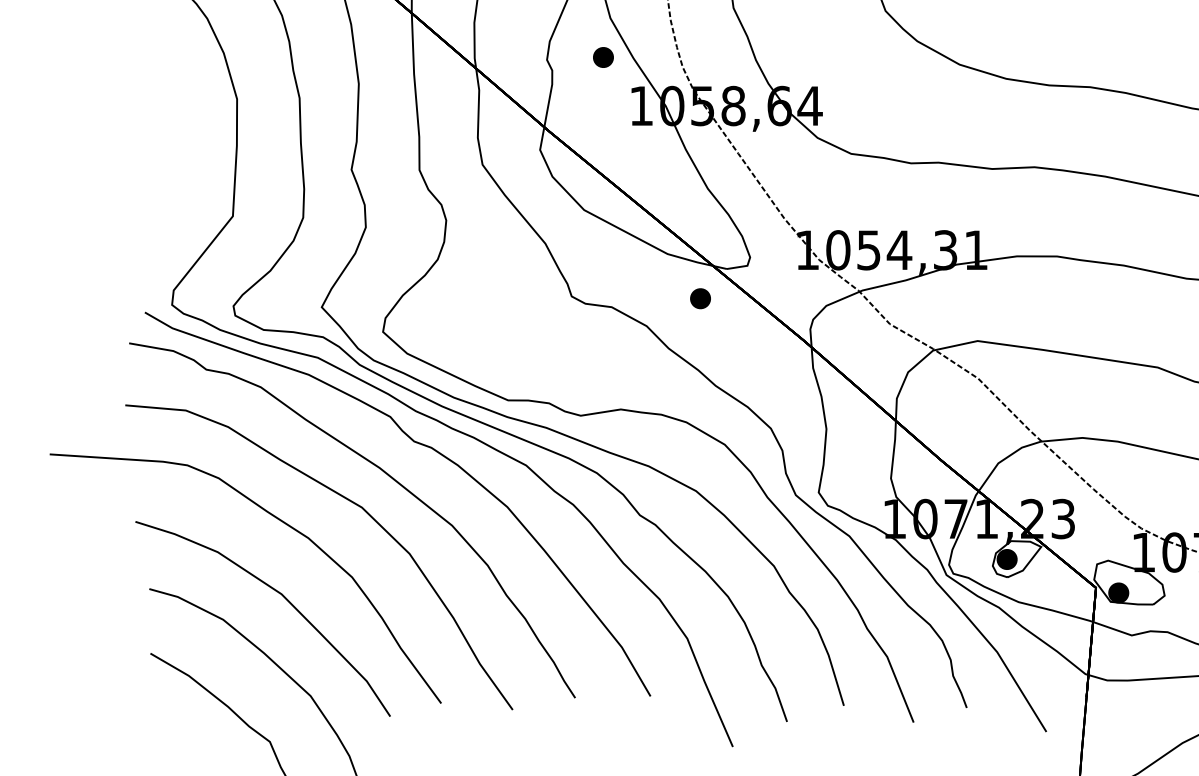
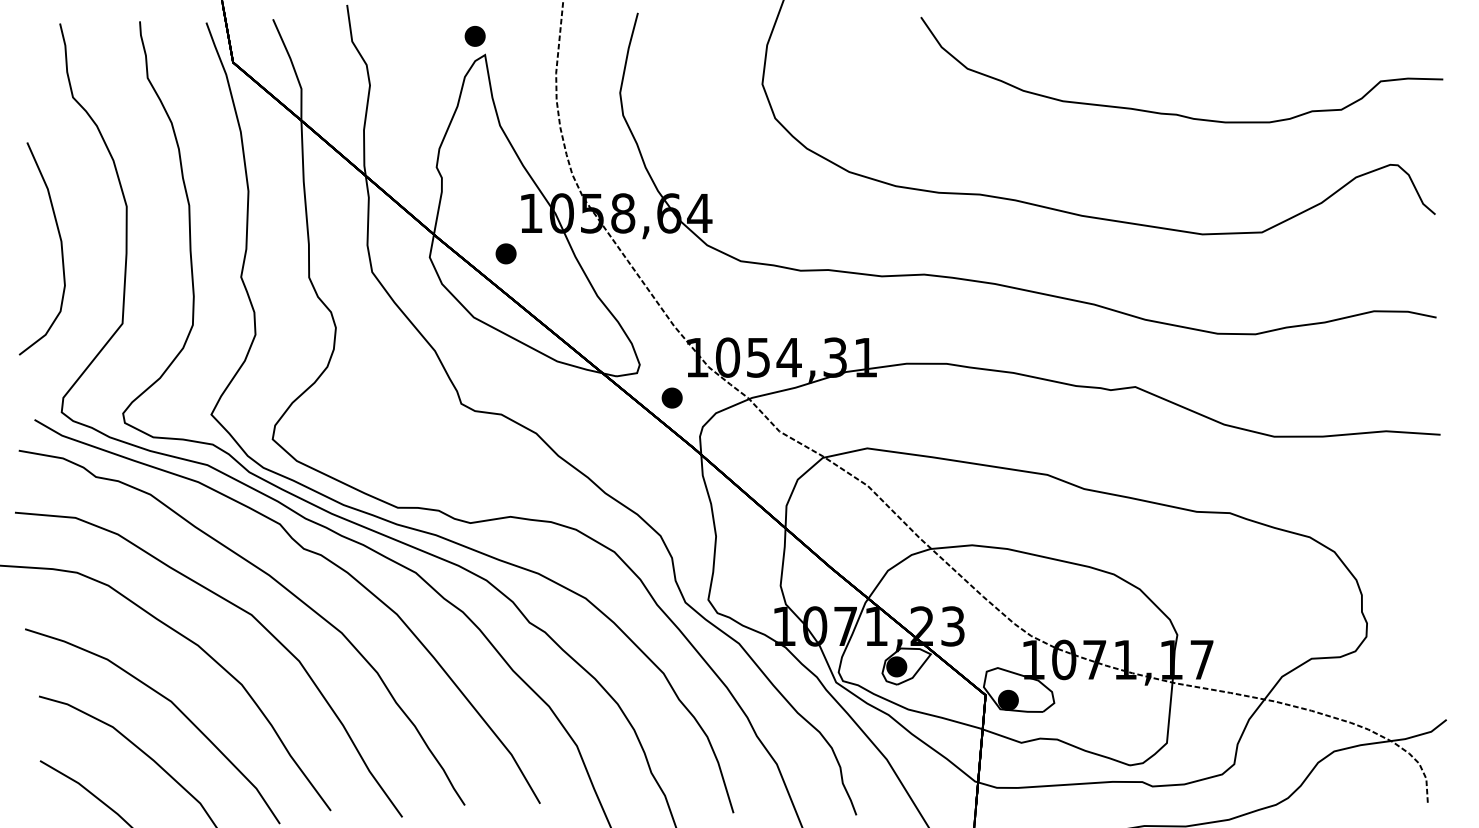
part: (602, 57) -> (505, 253), moved
curve: (170, 138) -> (60, 245), added
part: (699, 298) -> (671, 397), moved

